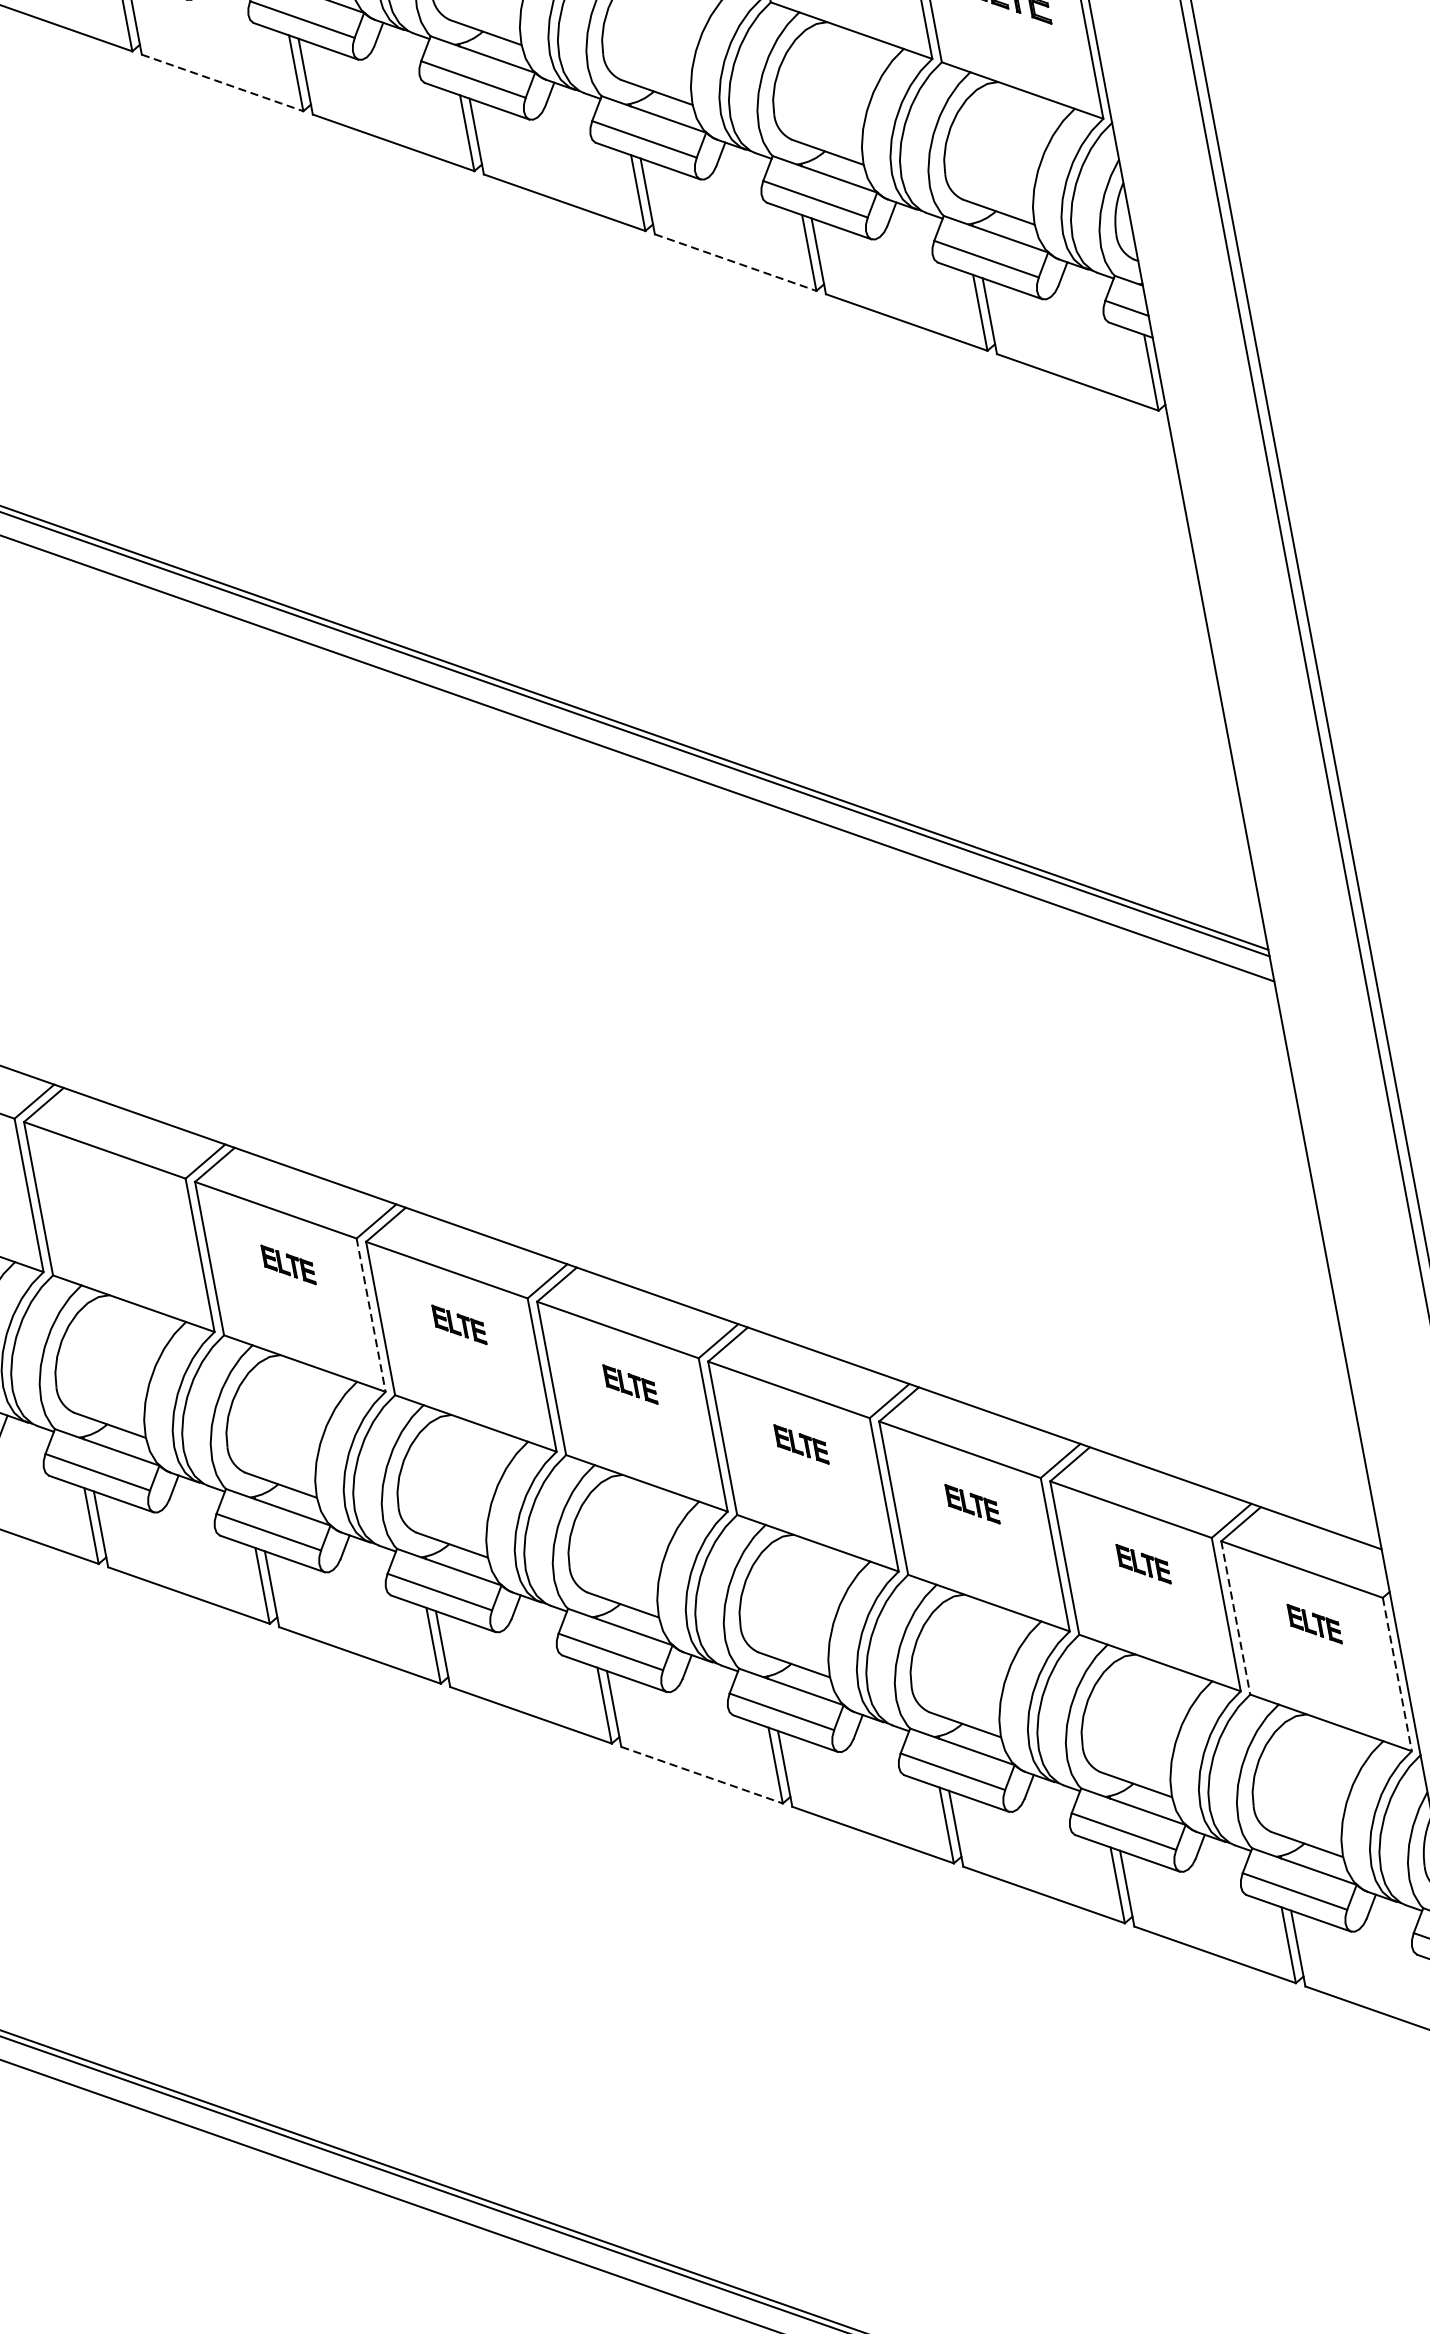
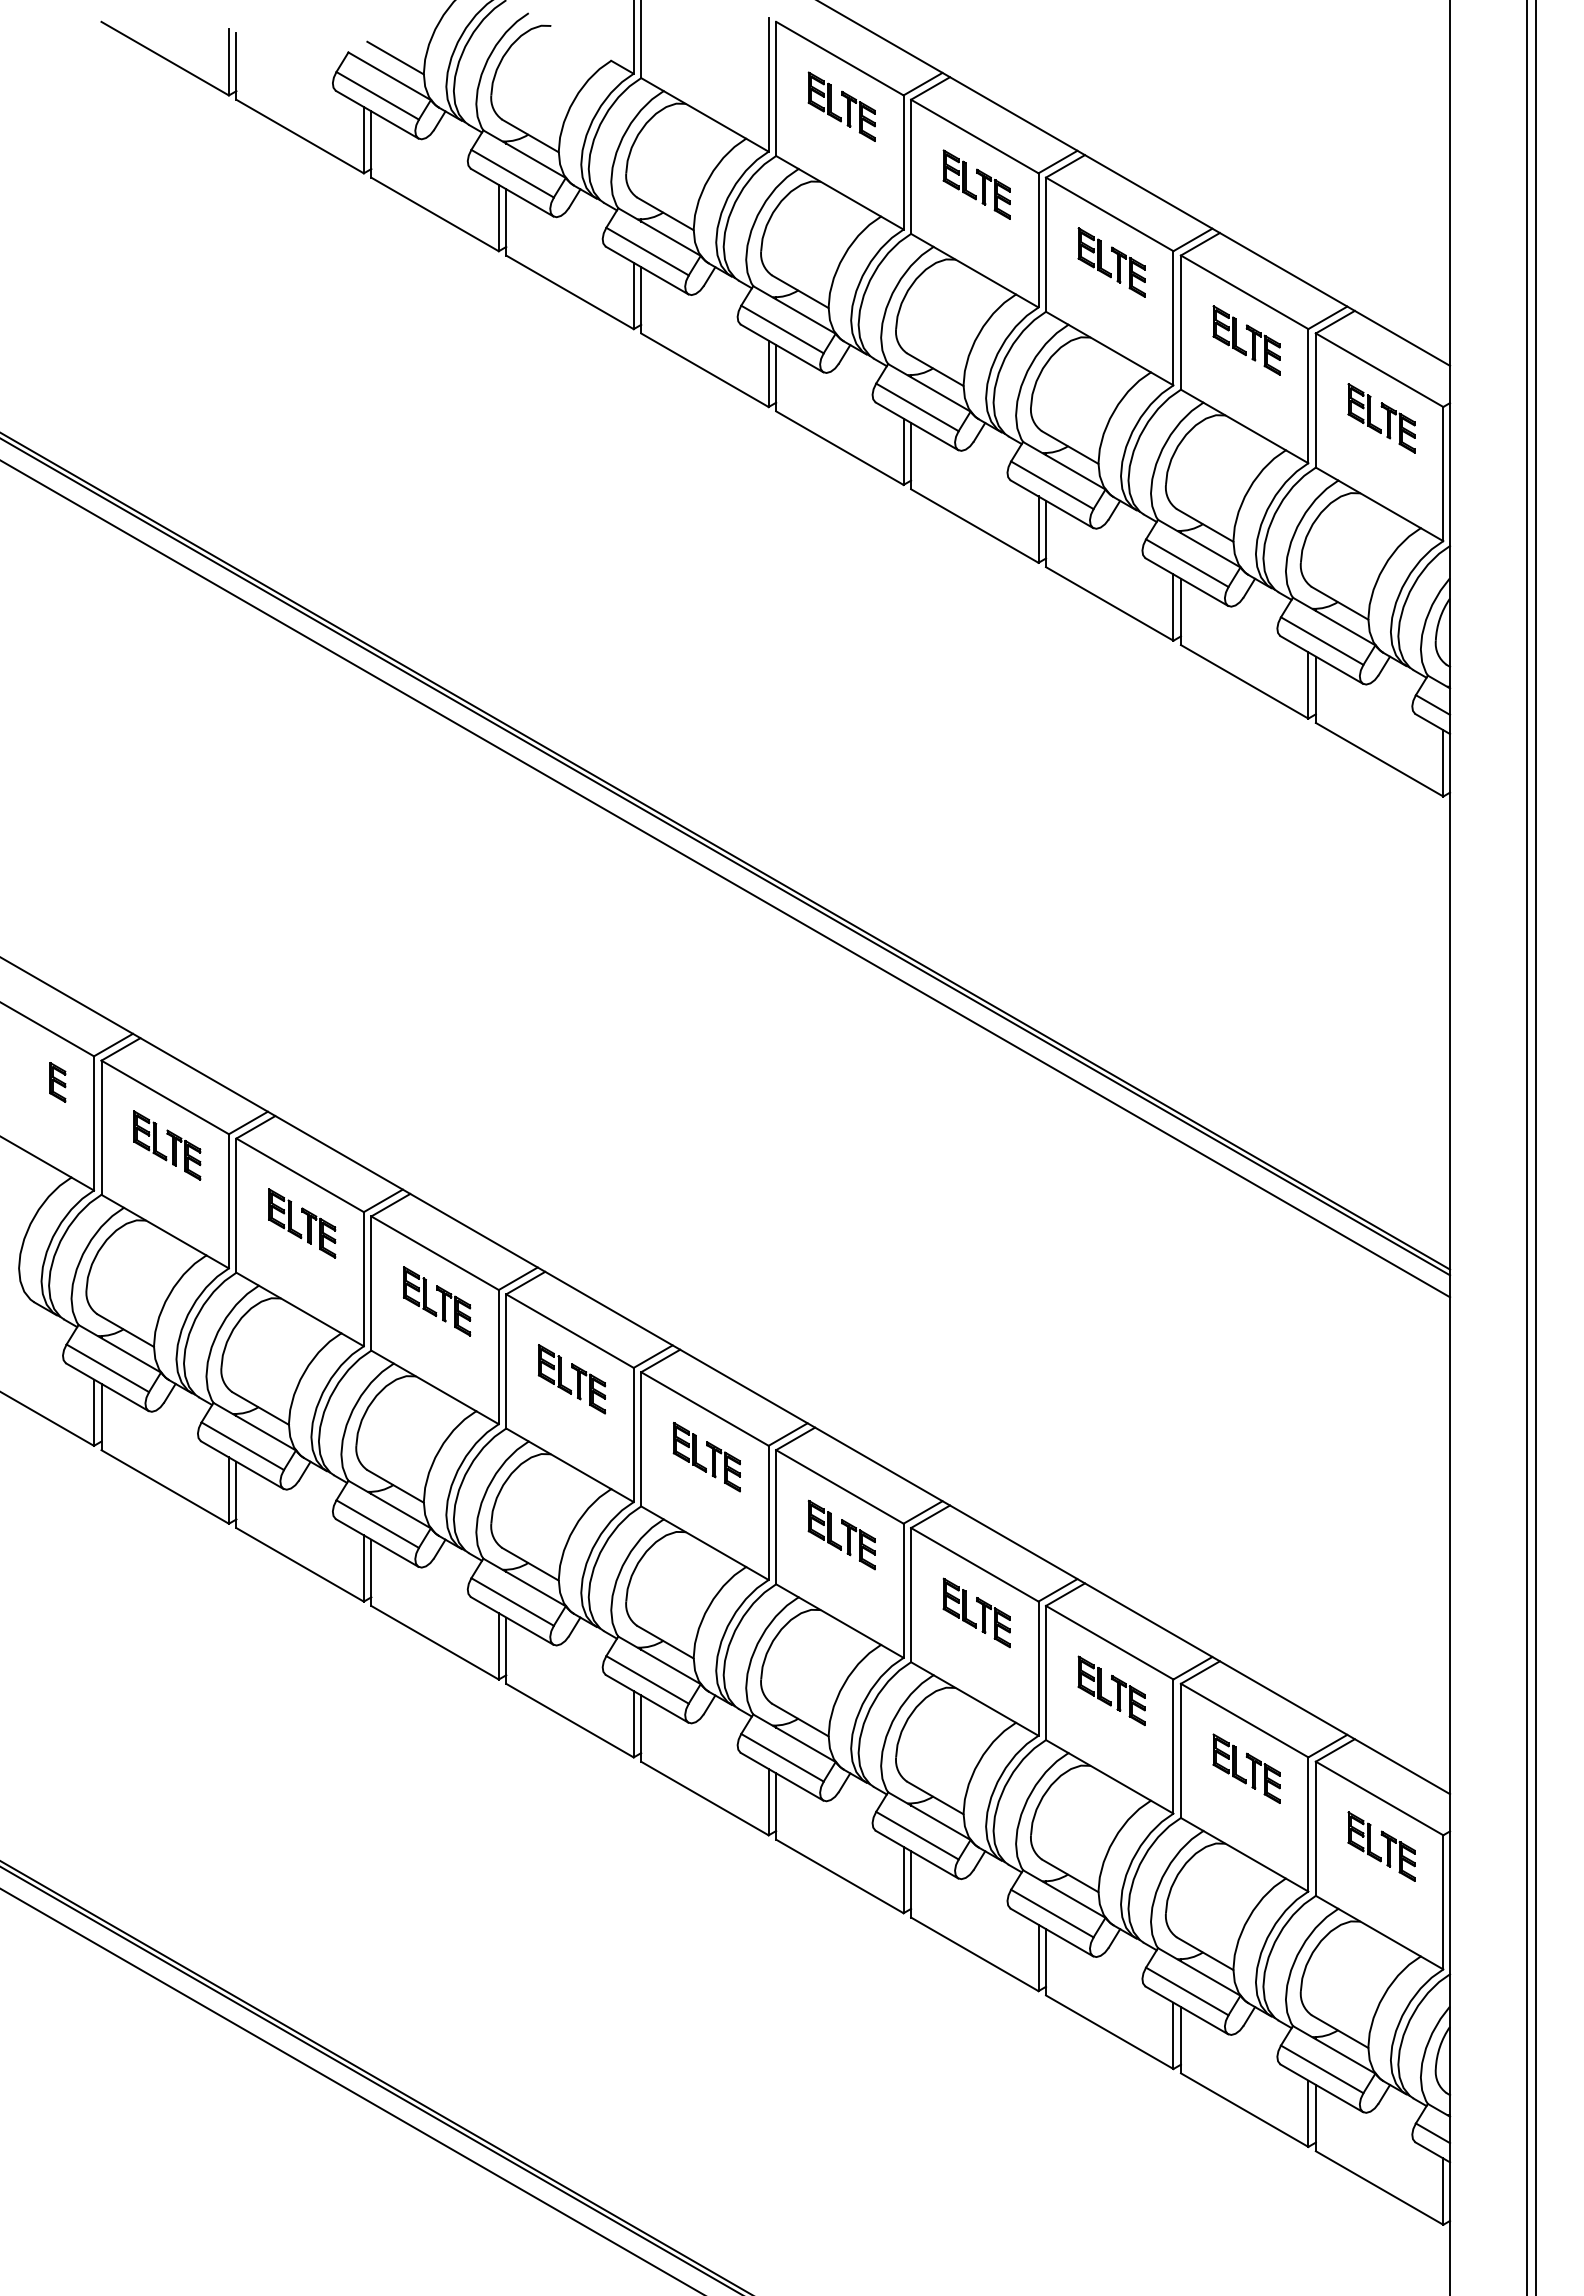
line: (222, 83) -> (704, 370), dashed -> solid
line: (735, 262) -> (1109, 603), dashed -> solid
part: (118, 1204) -> (437, 1301), added
part: (288, 1265) -> (571, 1379), size x1.67
line: (370, 1315) -> (633, 1435), dashed -> solid
part: (459, 1325) -> (706, 1457), size x1.67
part: (630, 1384) -> (841, 1534), size x1.67
part: (801, 1444) -> (976, 1612), size x1.67
part: (972, 1504) -> (1111, 1690), size x1.67
part: (1143, 1564) -> (1246, 1768), size x1.67
line: (1235, 1618) -> (1315, 1829), dashed -> solid
part: (1314, 1624) -> (1381, 1846), size x1.67
line: (1397, 1674) -> (1443, 1902), dashed -> solid
line: (701, 1775) -> (839, 1876), dashed -> solid

